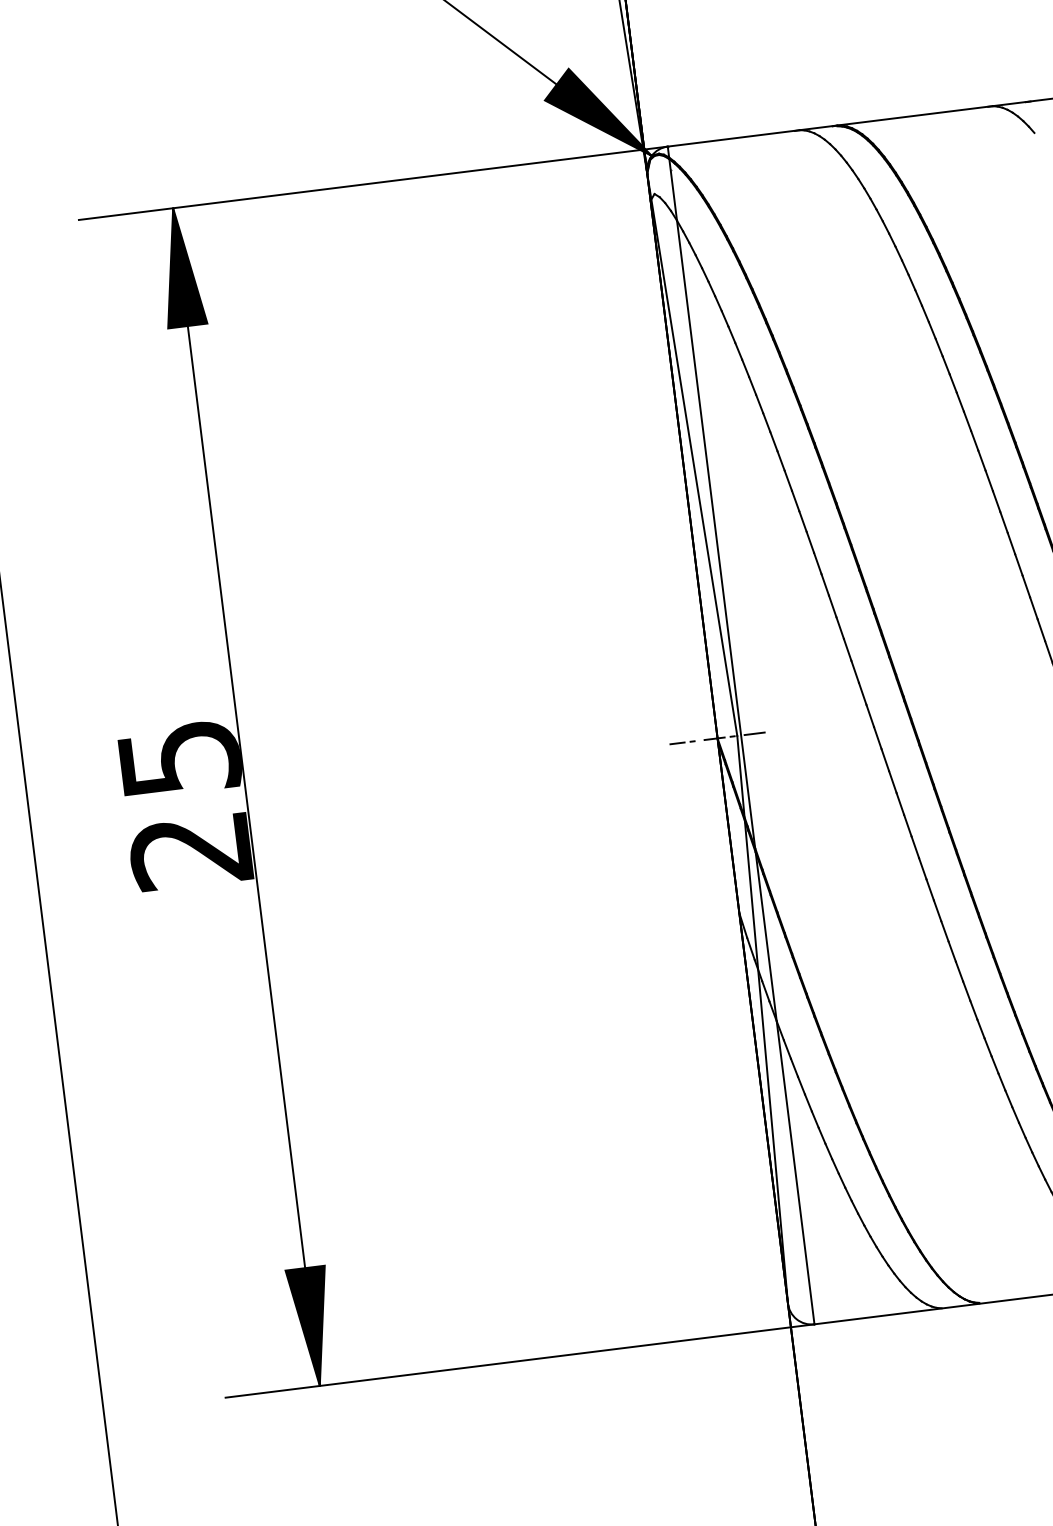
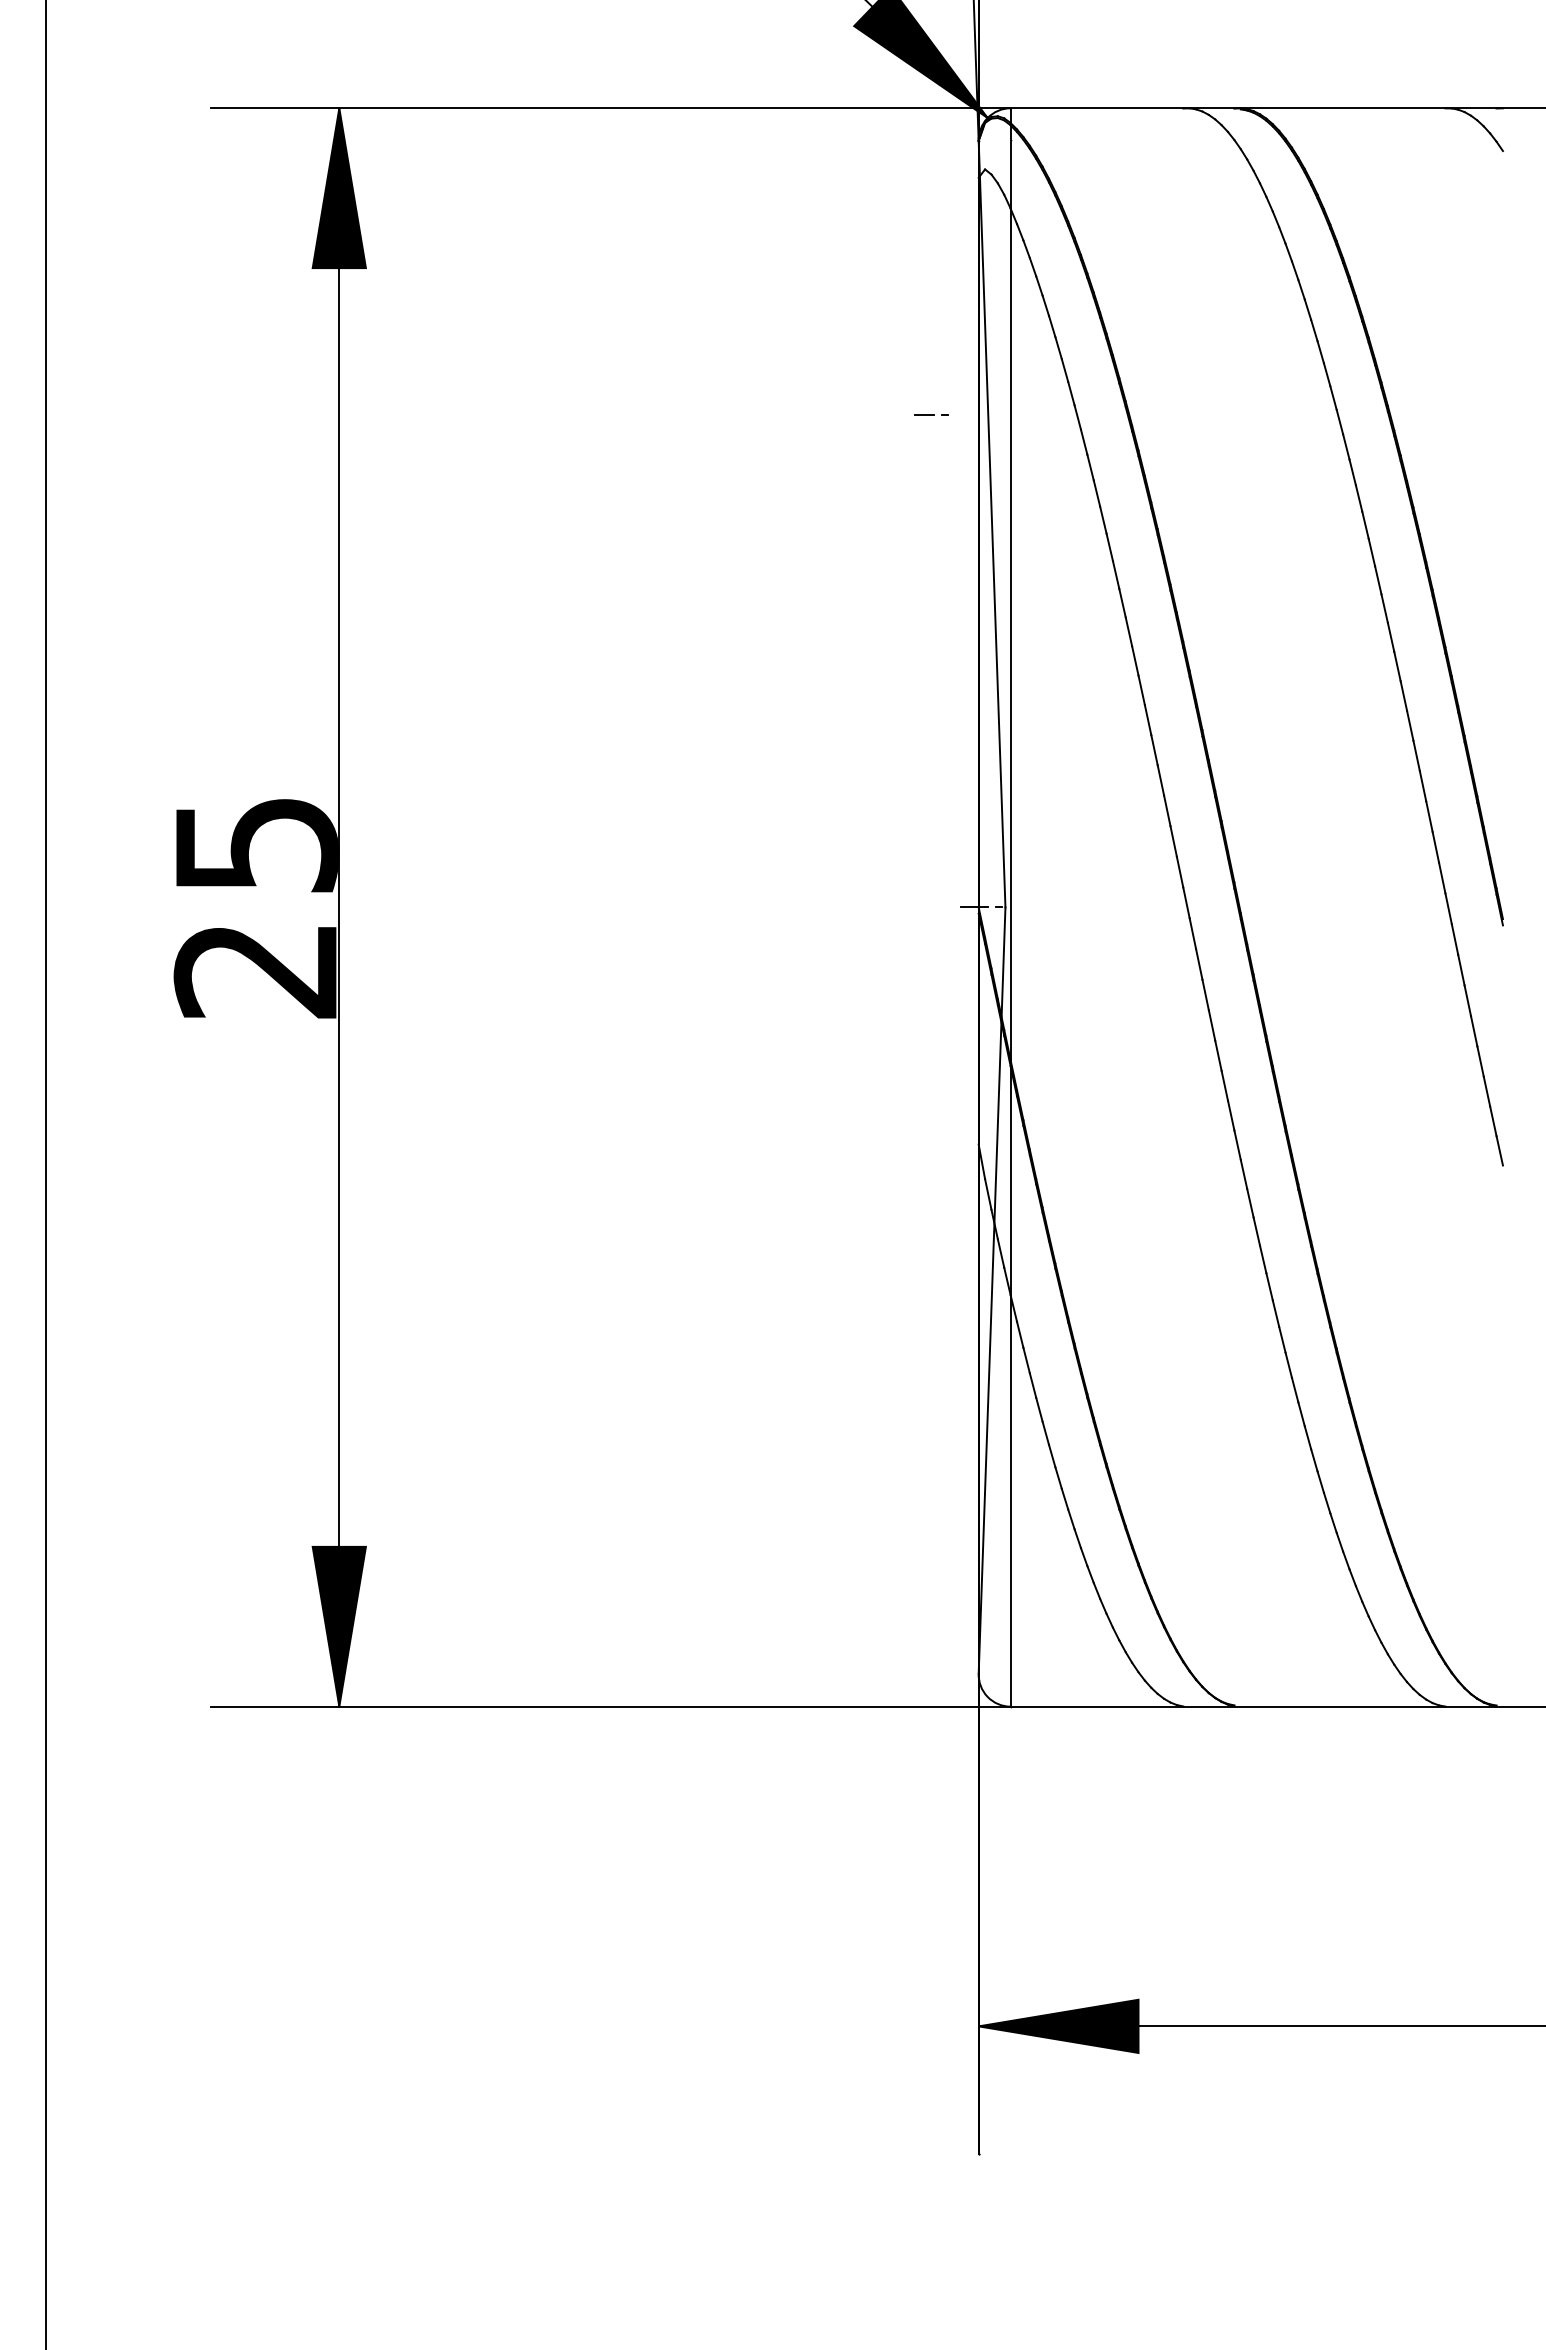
line: (754, 733) -> (1028, 907), removed
line: (682, 742) -> (931, 414), moved

